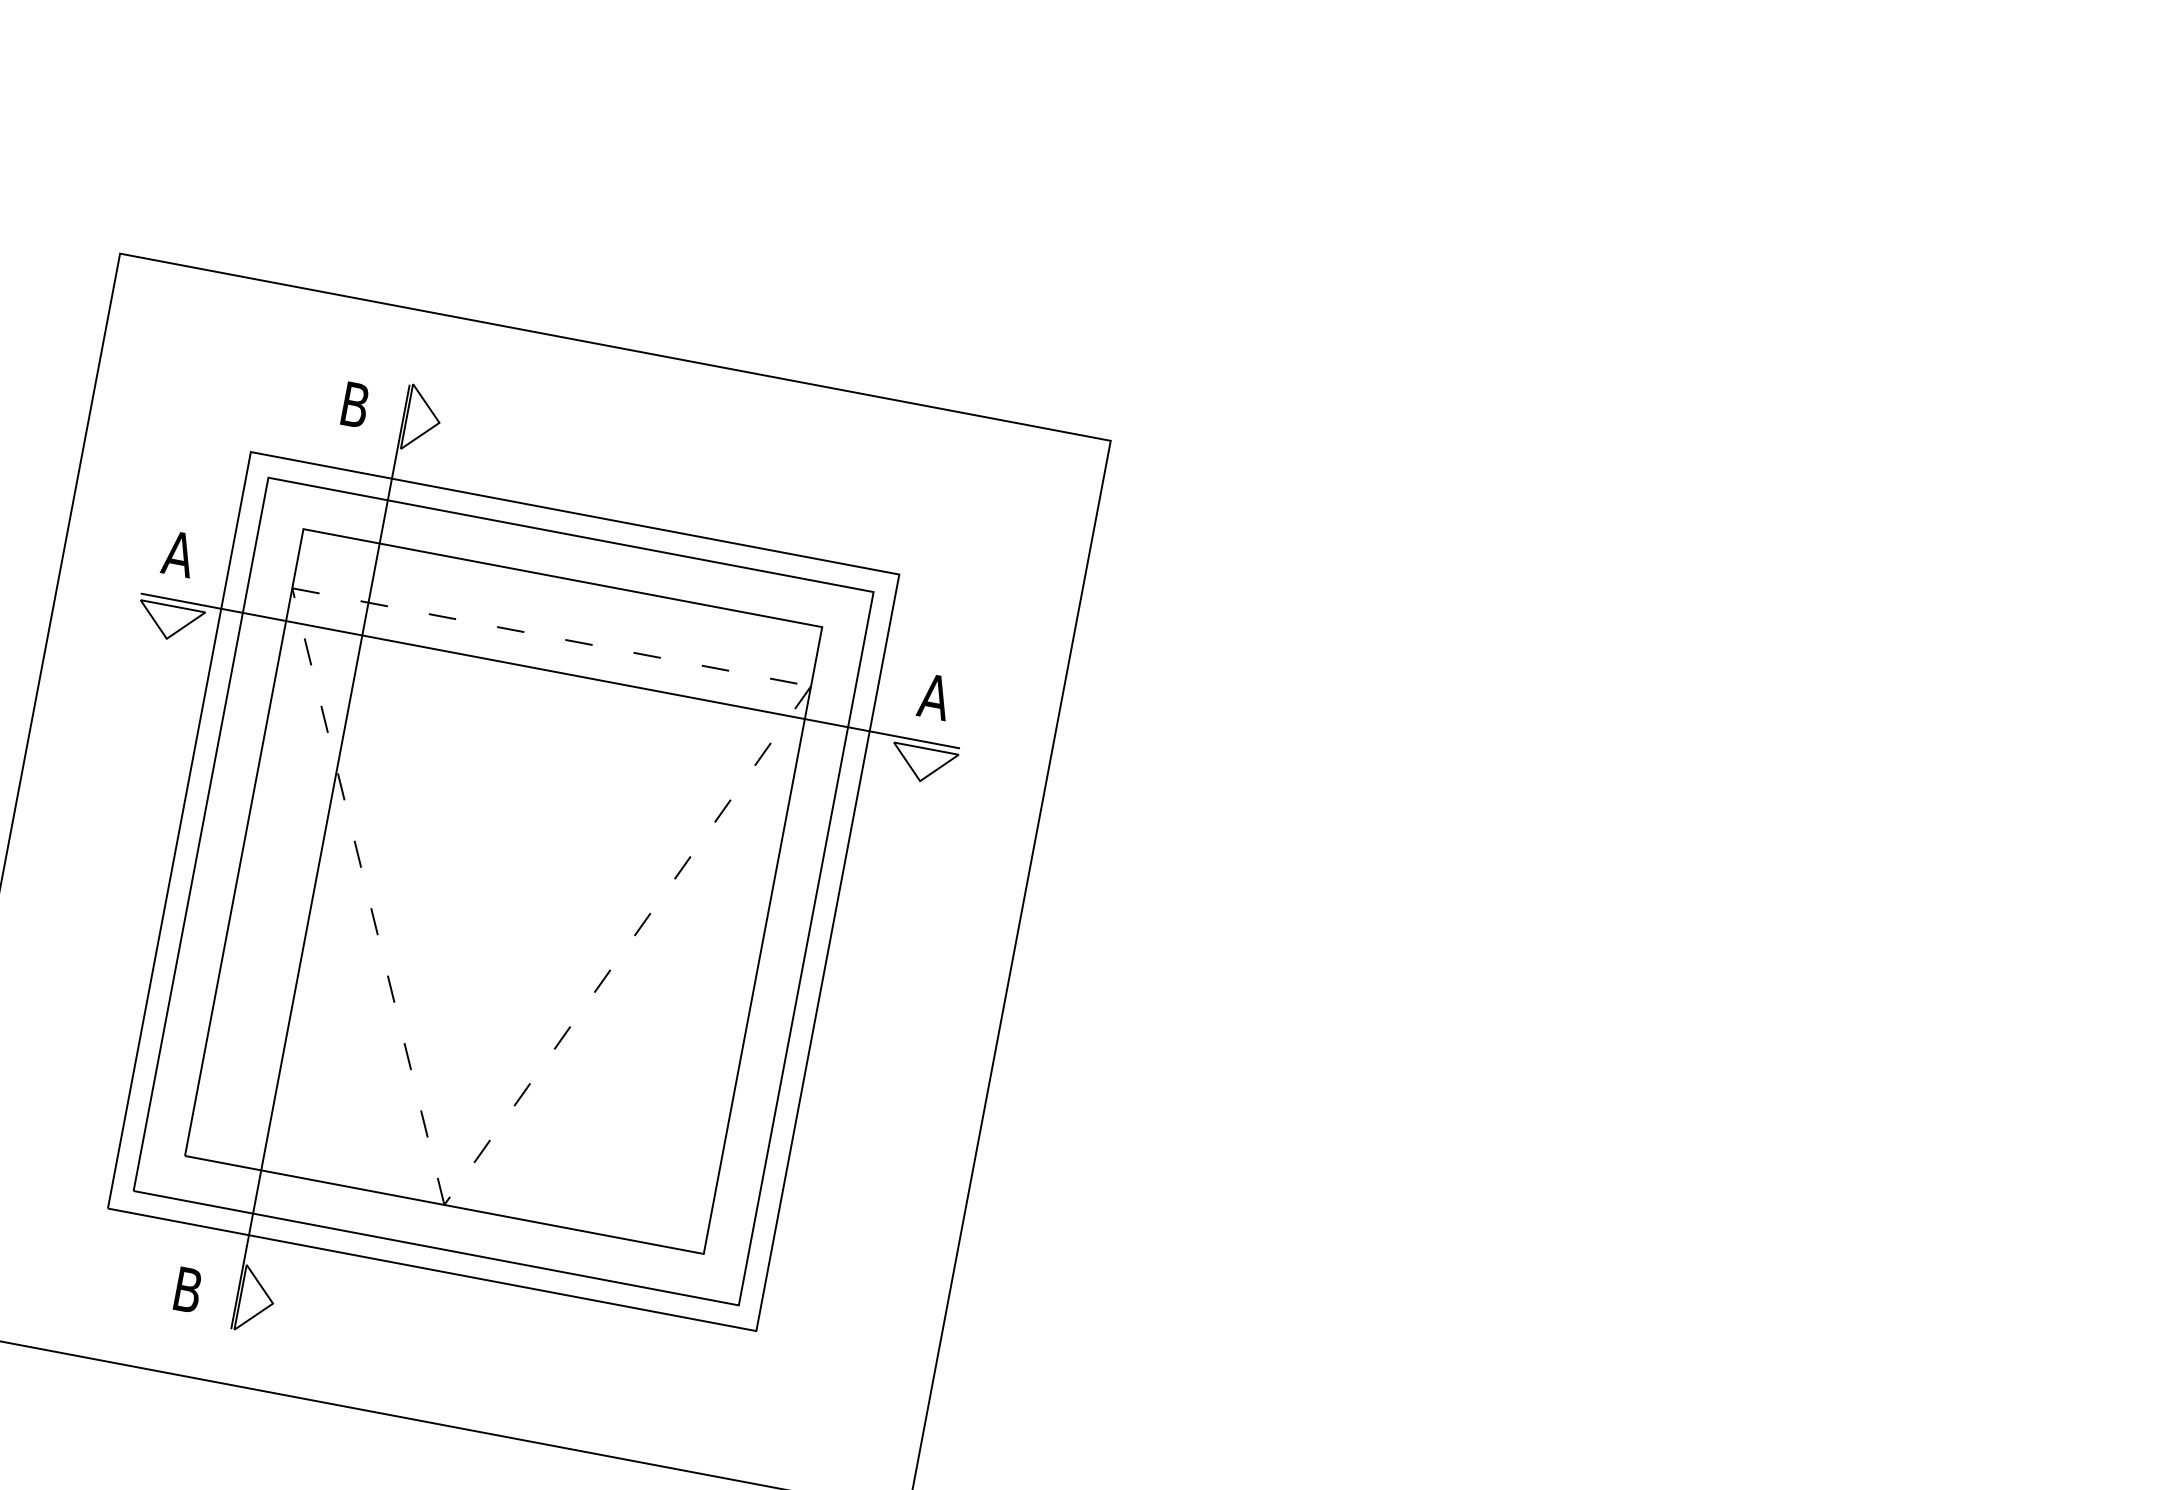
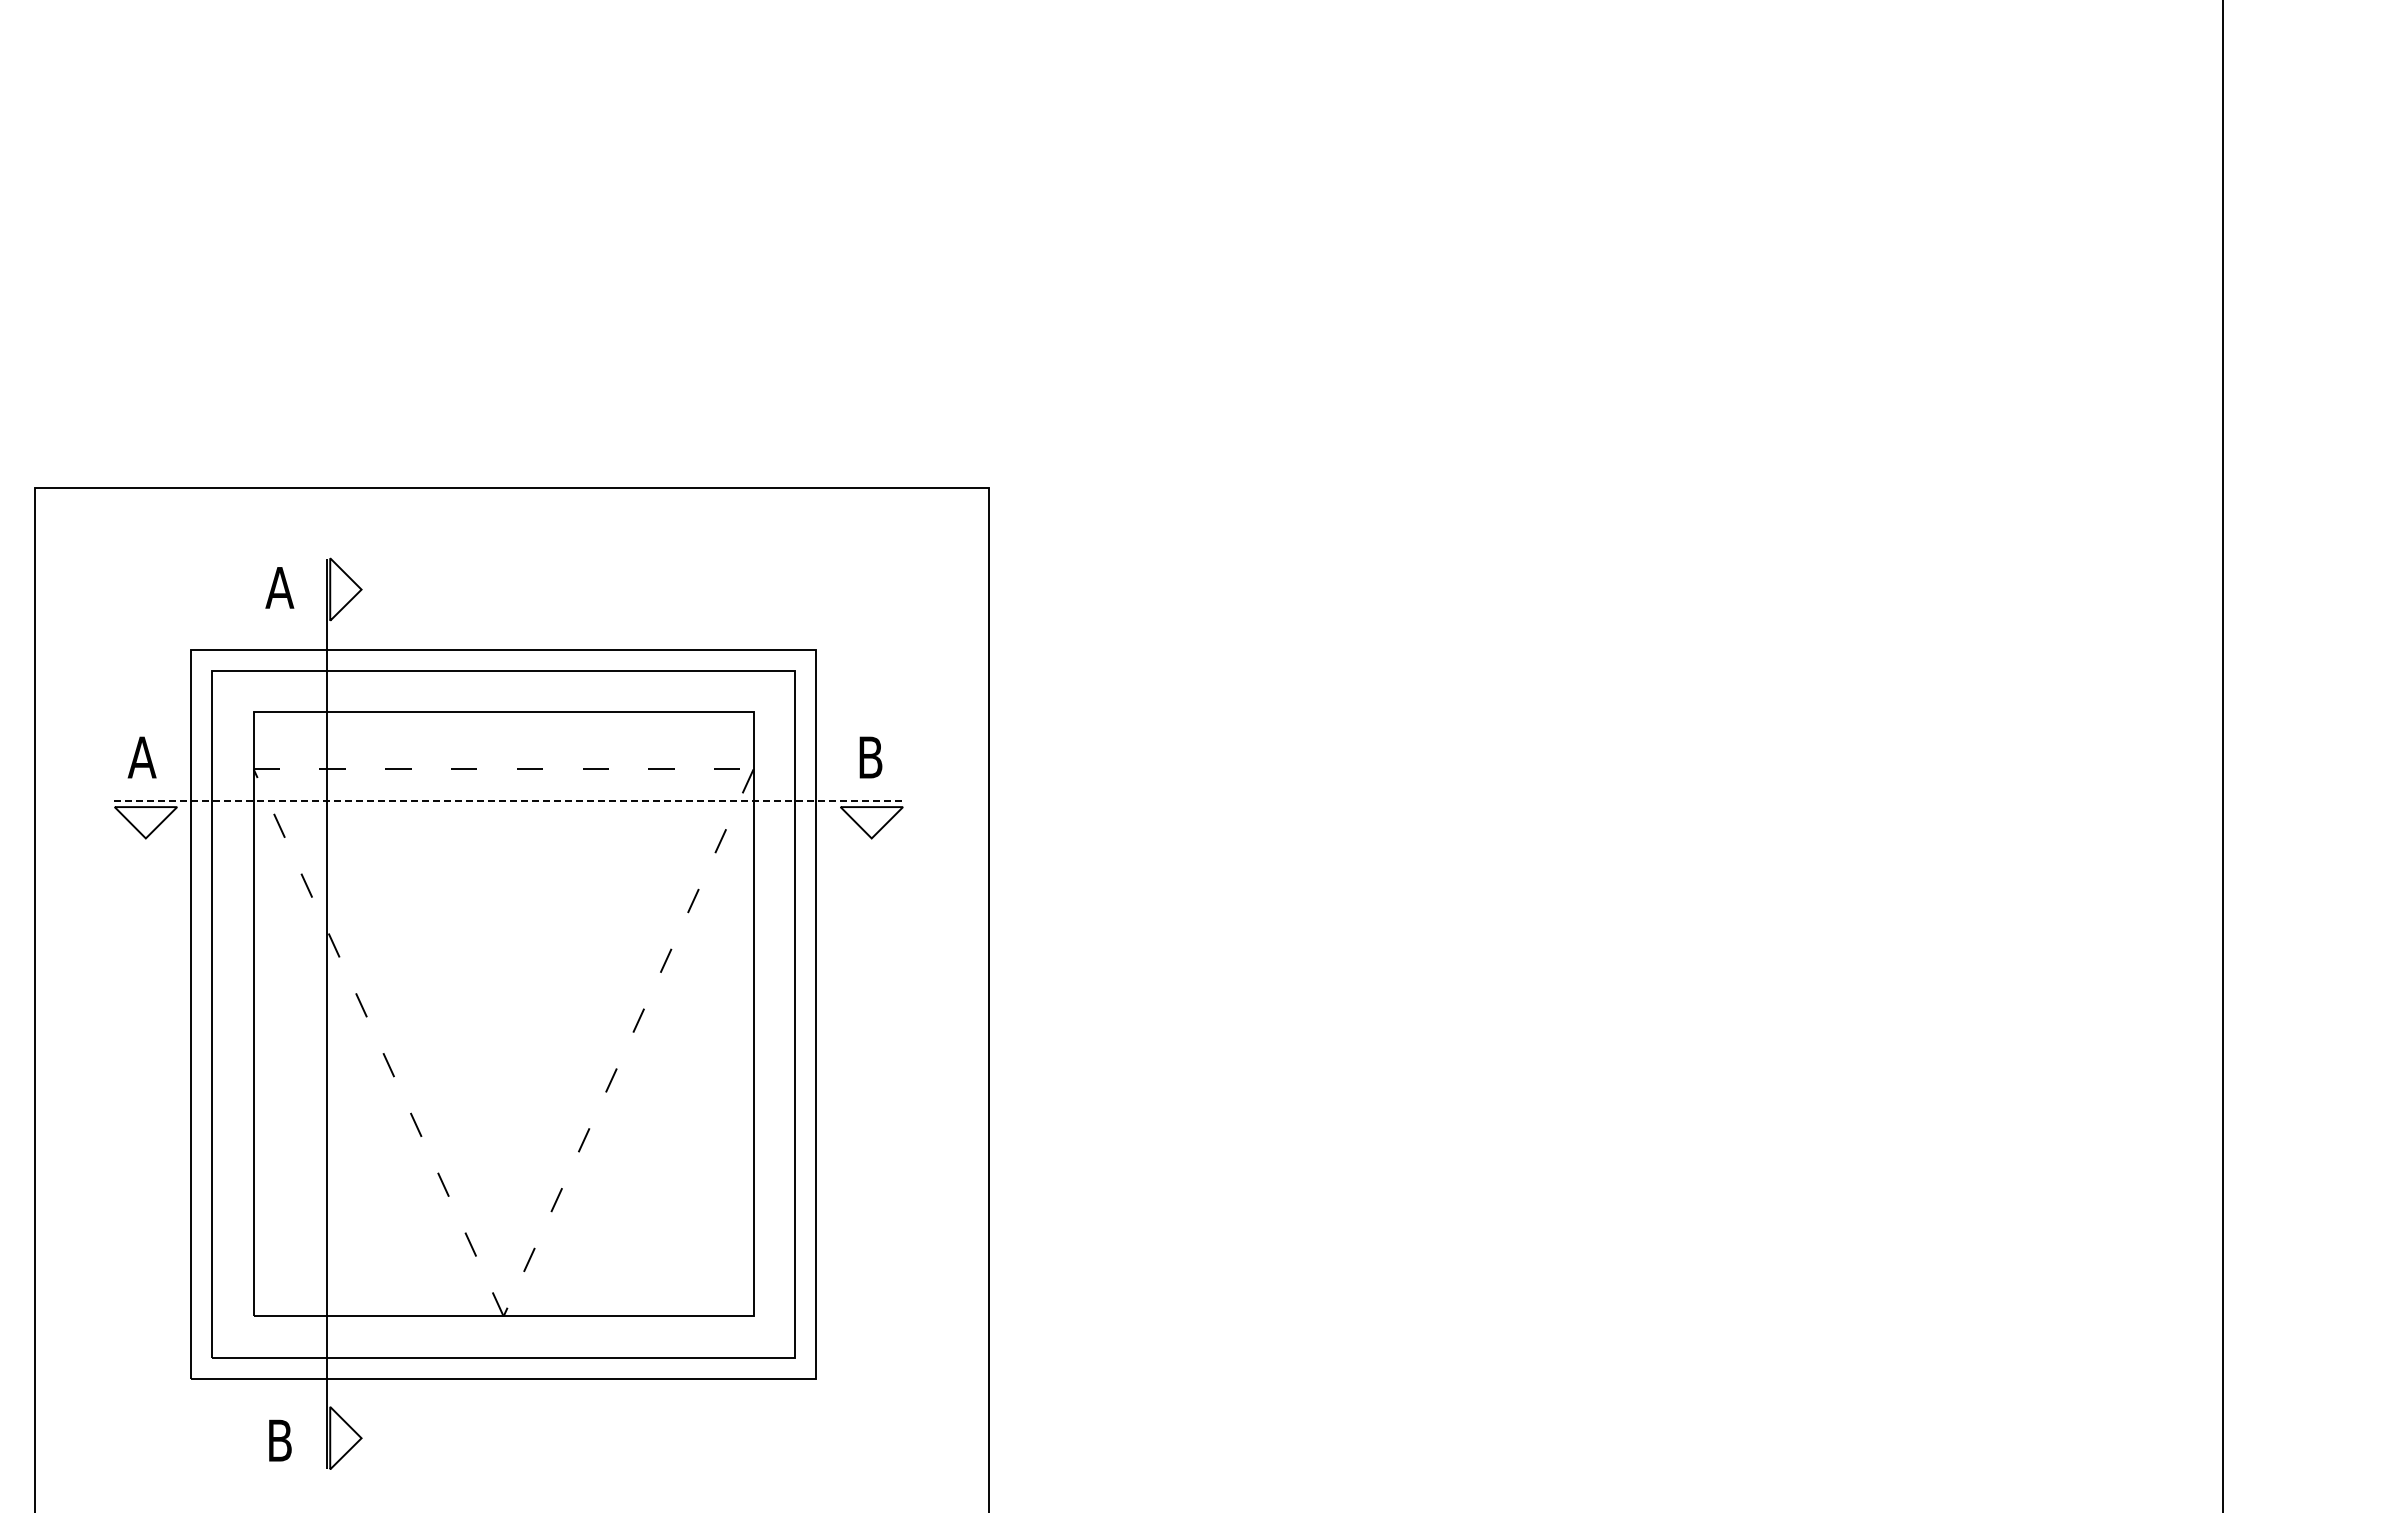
text: (354, 404) -> (279, 587), B -> A
line: (550, 670) -> (508, 800), solid -> dashed
text: (934, 696) -> (870, 757), A -> B

